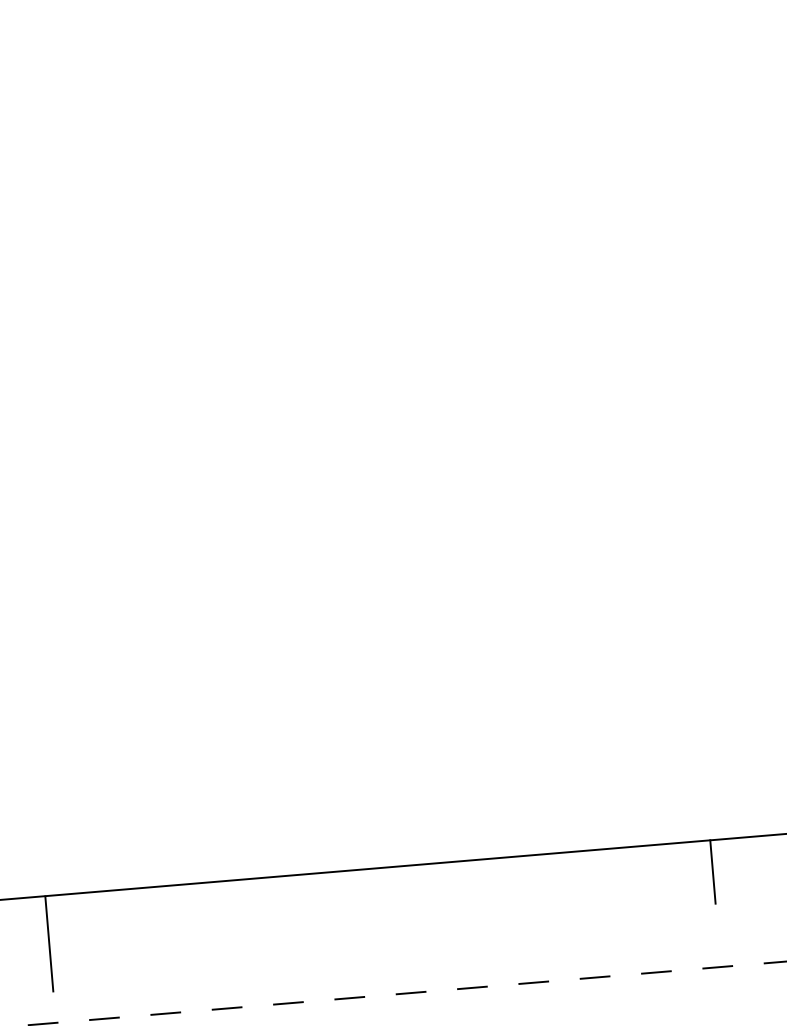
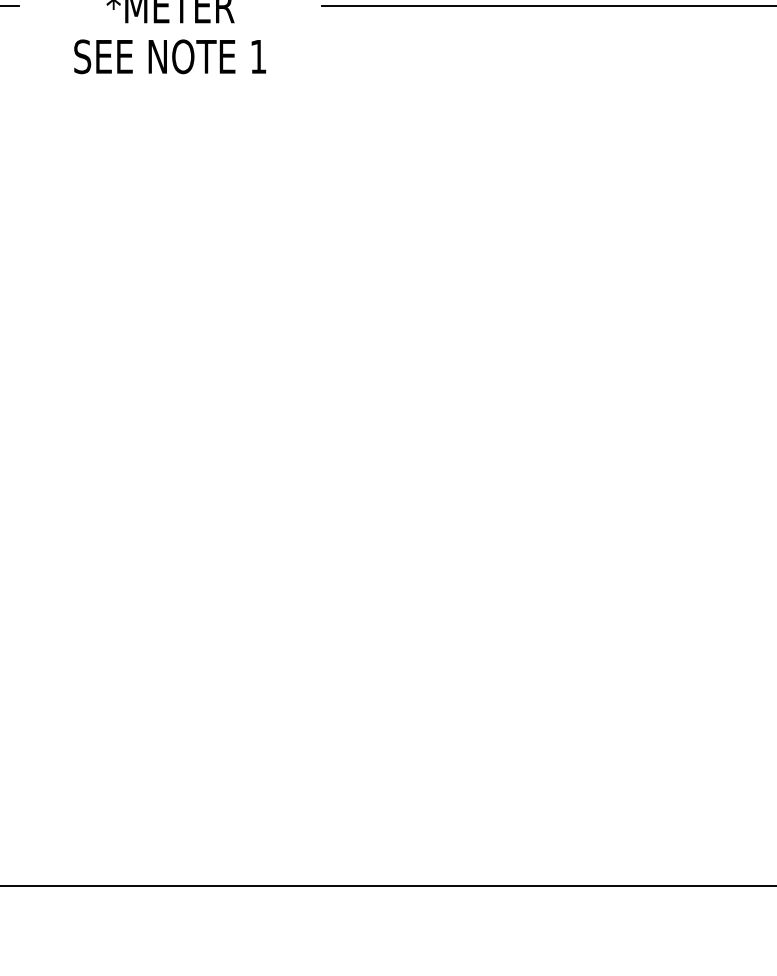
line: (712, 871) -> (700, 912), removed
line: (49, 943) -> (136, 925), removed

